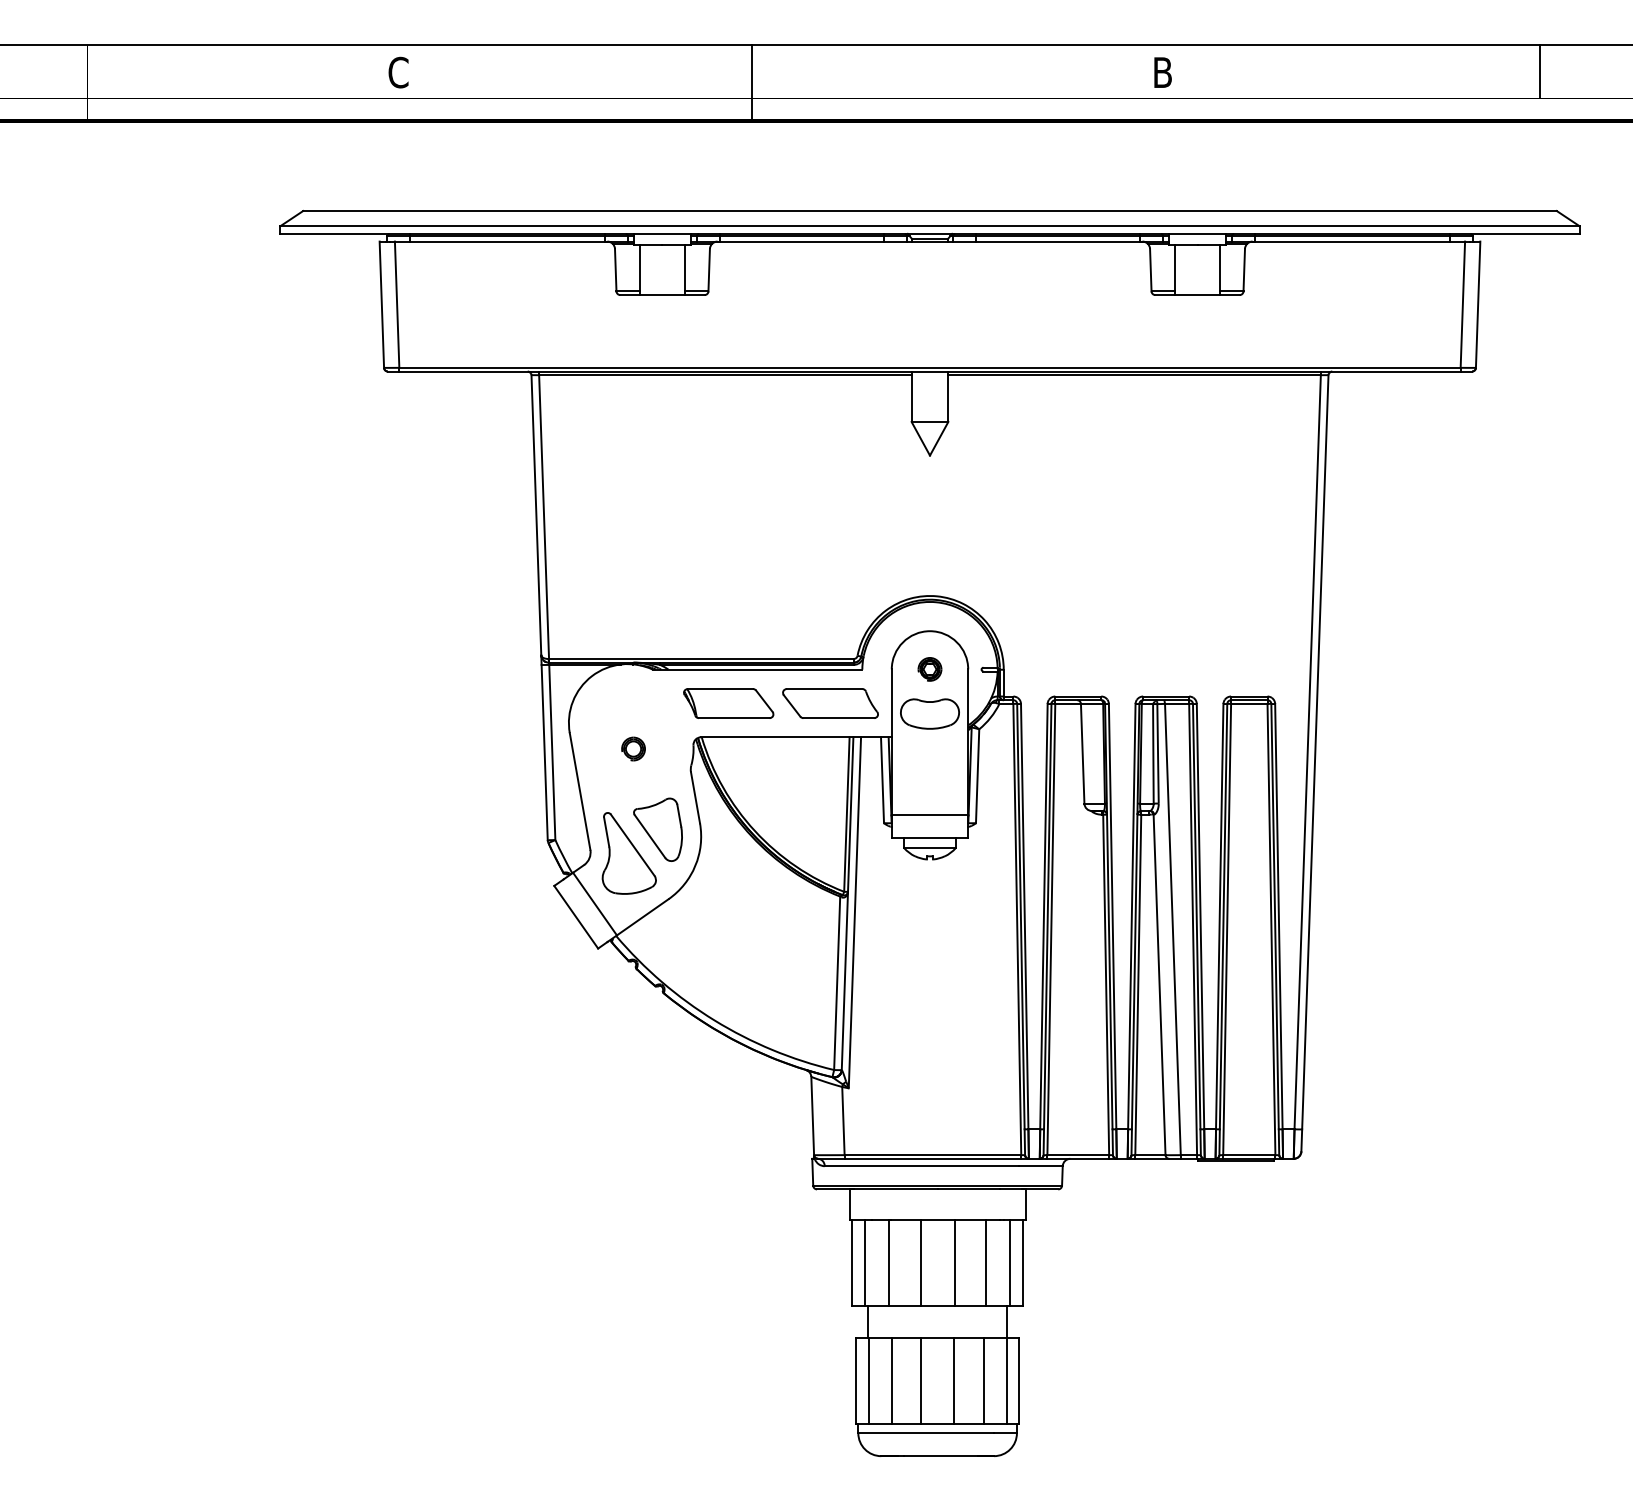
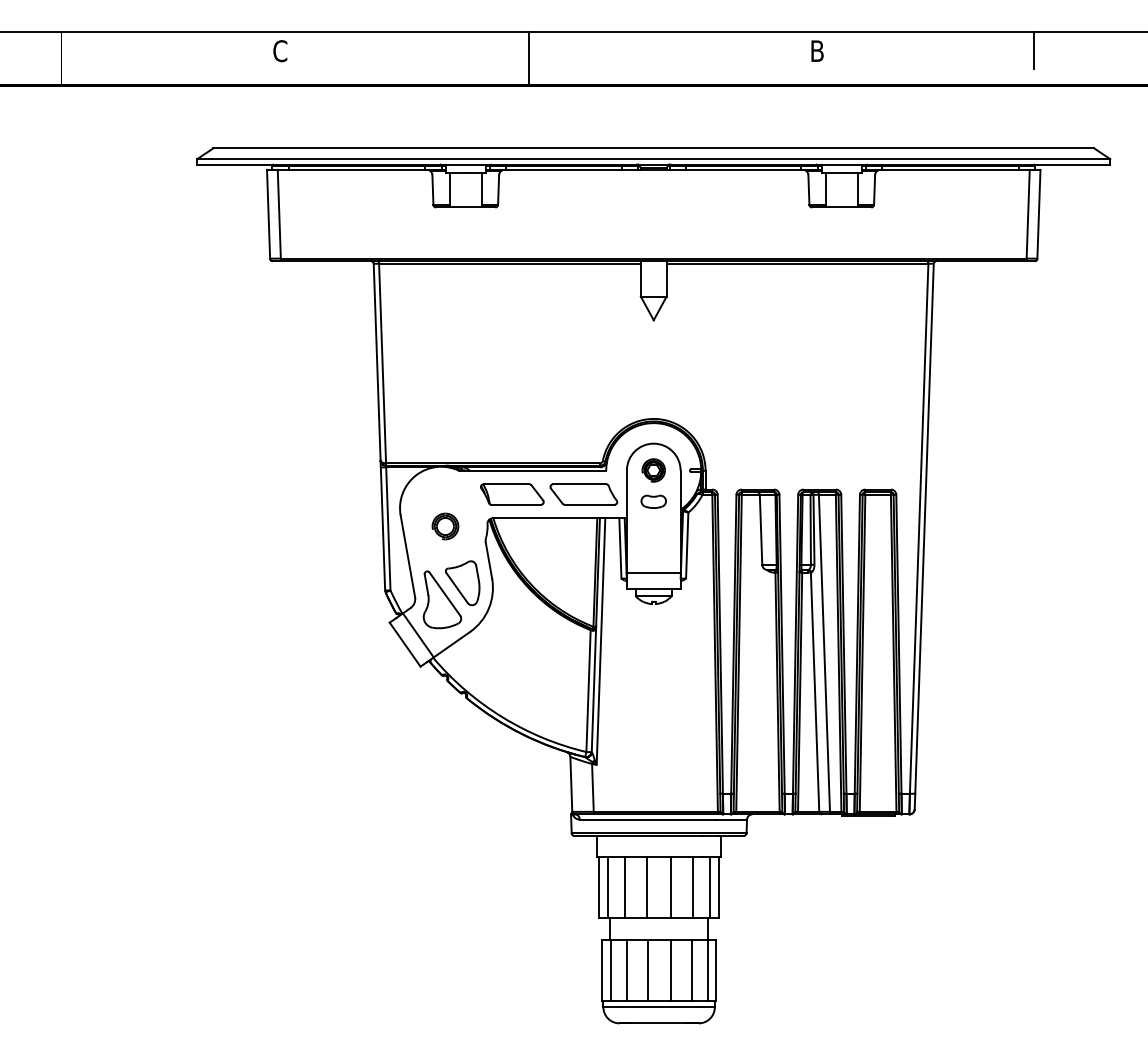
line: (1539, 71) -> (1033, 50), moved
part: (929, 669) -> (653, 470), size x1.4
part: (929, 713) -> (653, 501), size x0.6
part: (633, 748) -> (445, 526), size x1.6

